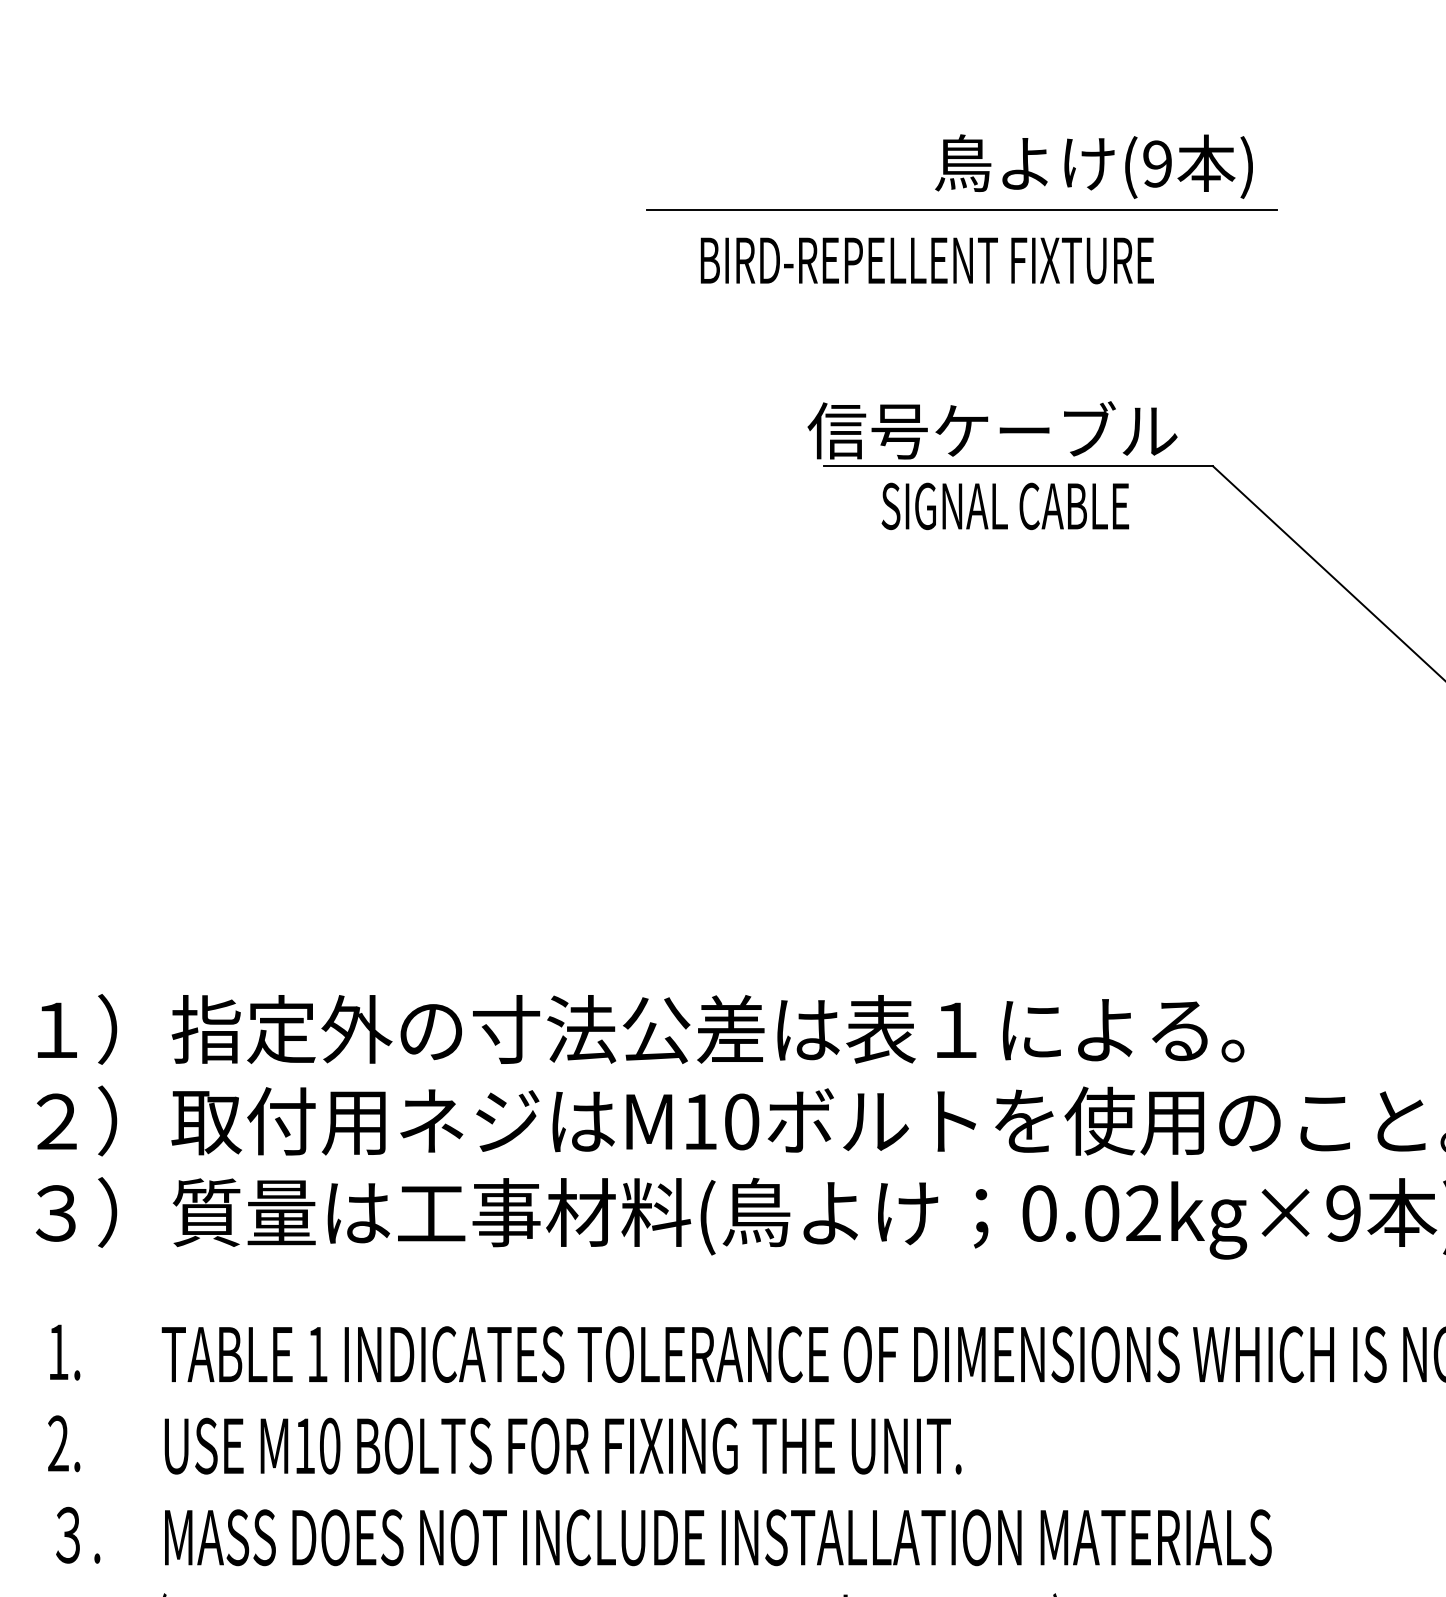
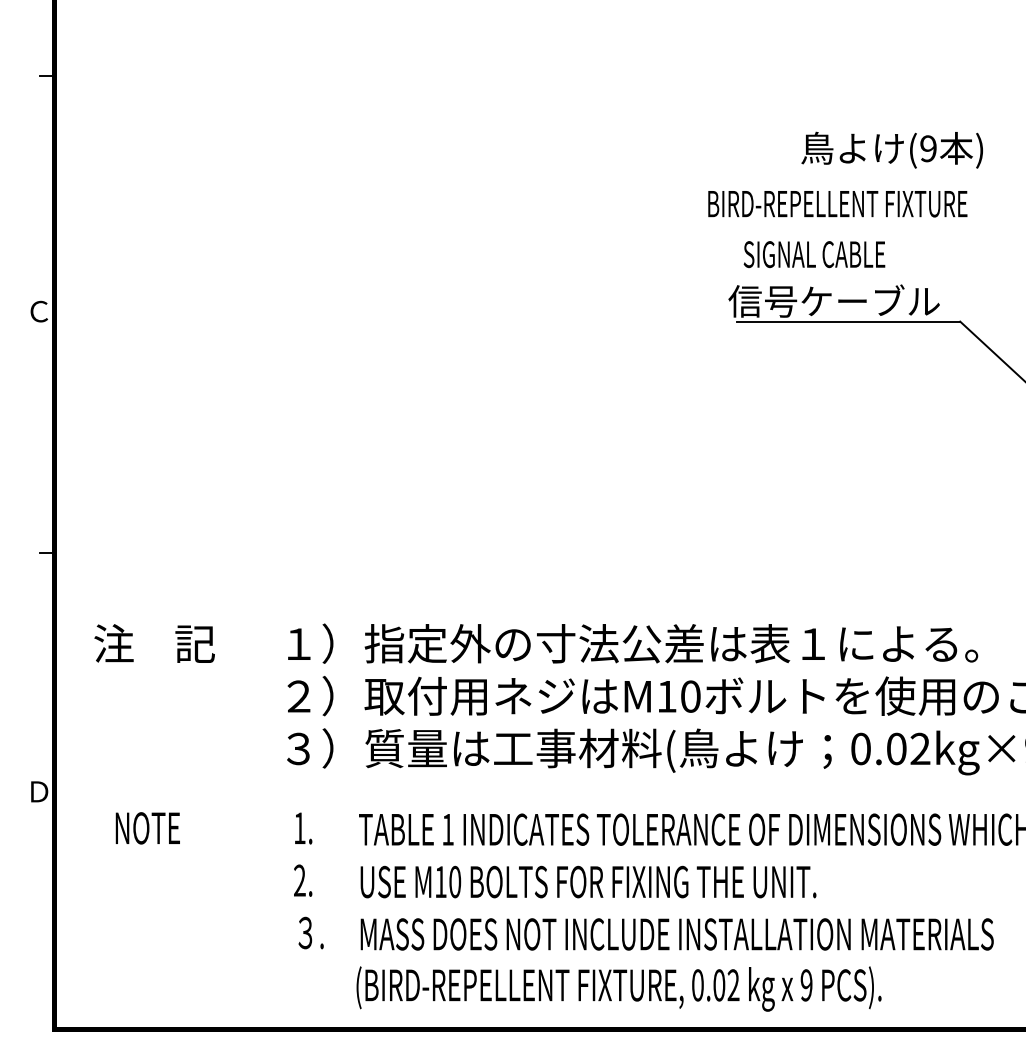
line: (961, 209) -> (816, 174), removed
text: (926, 261) -> (837, 204), moved
text: (1005, 506) -> (814, 254), moved

